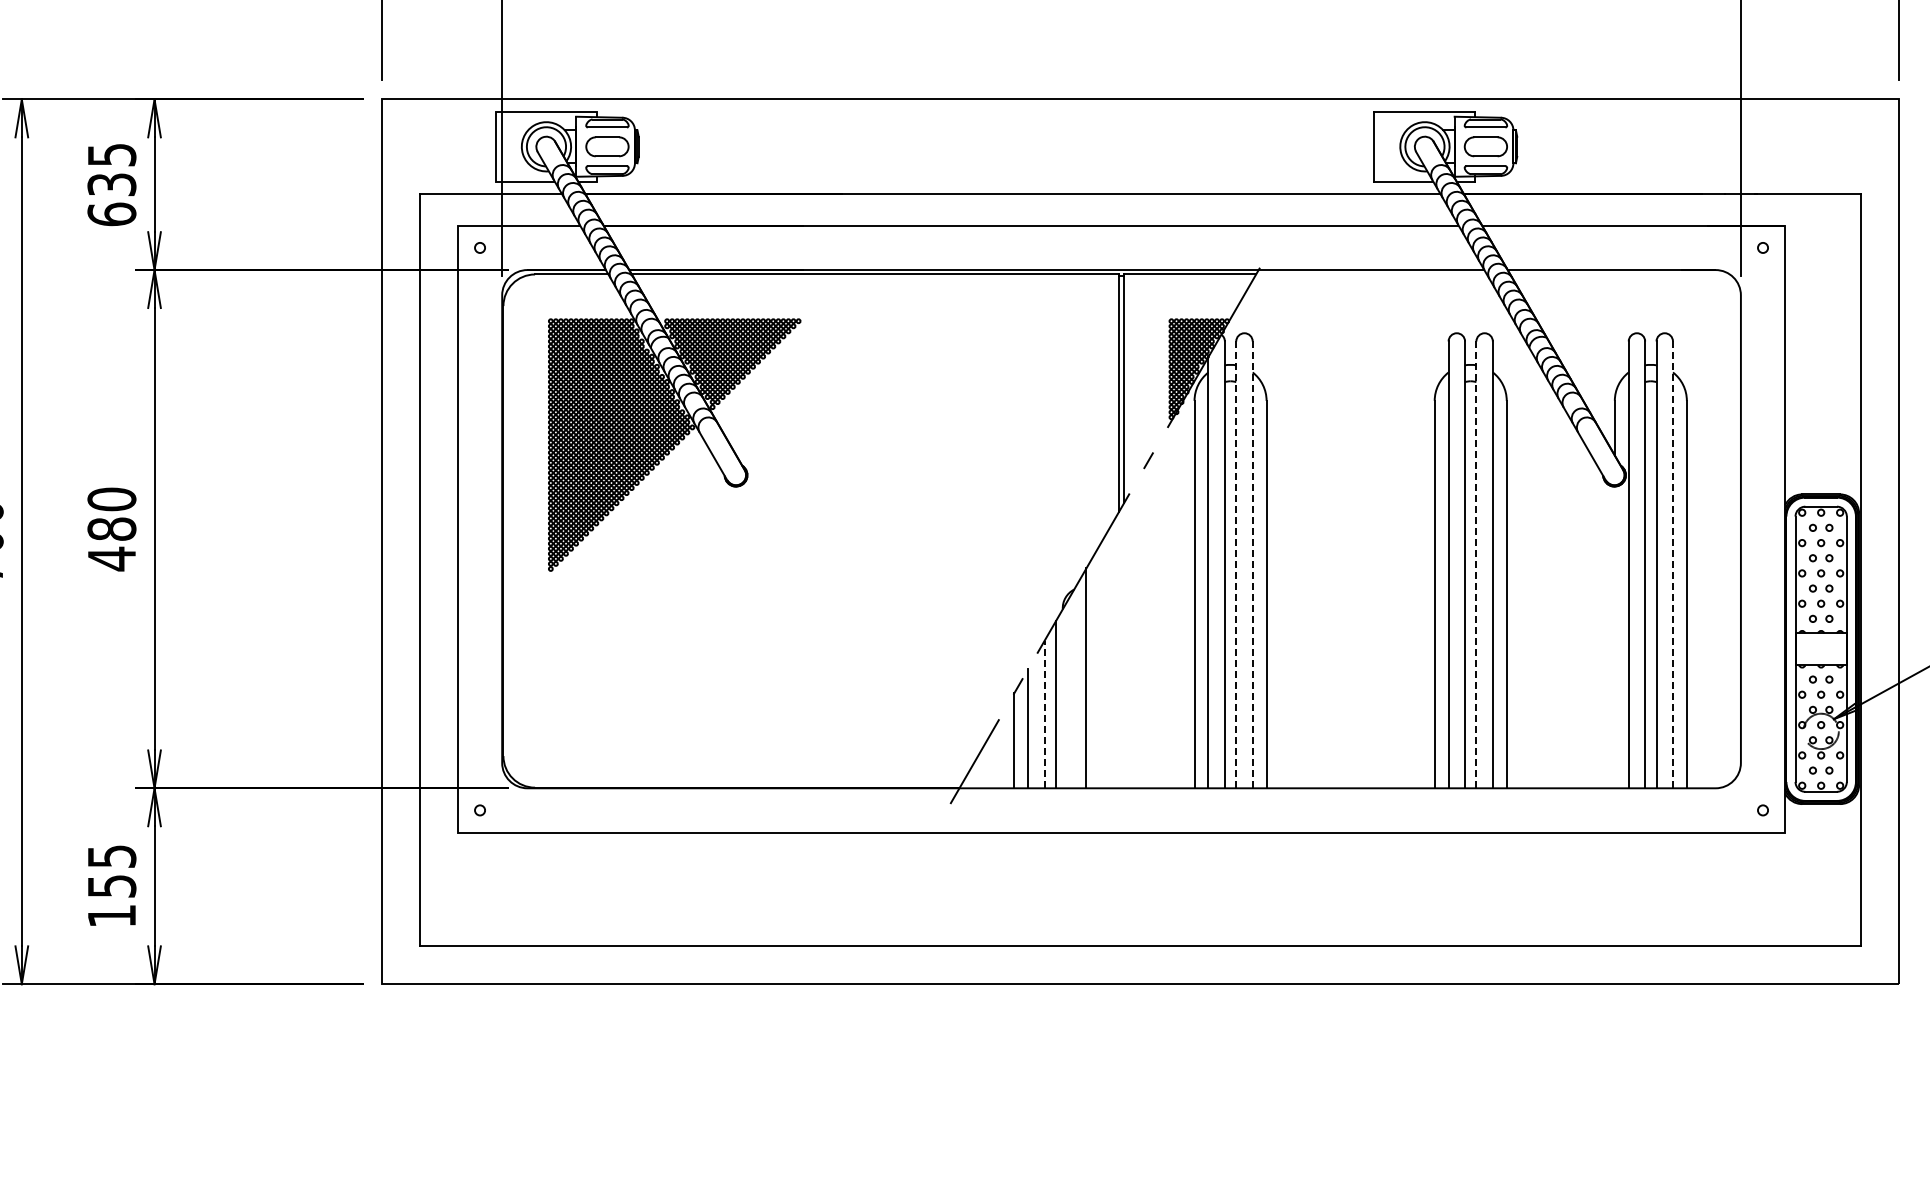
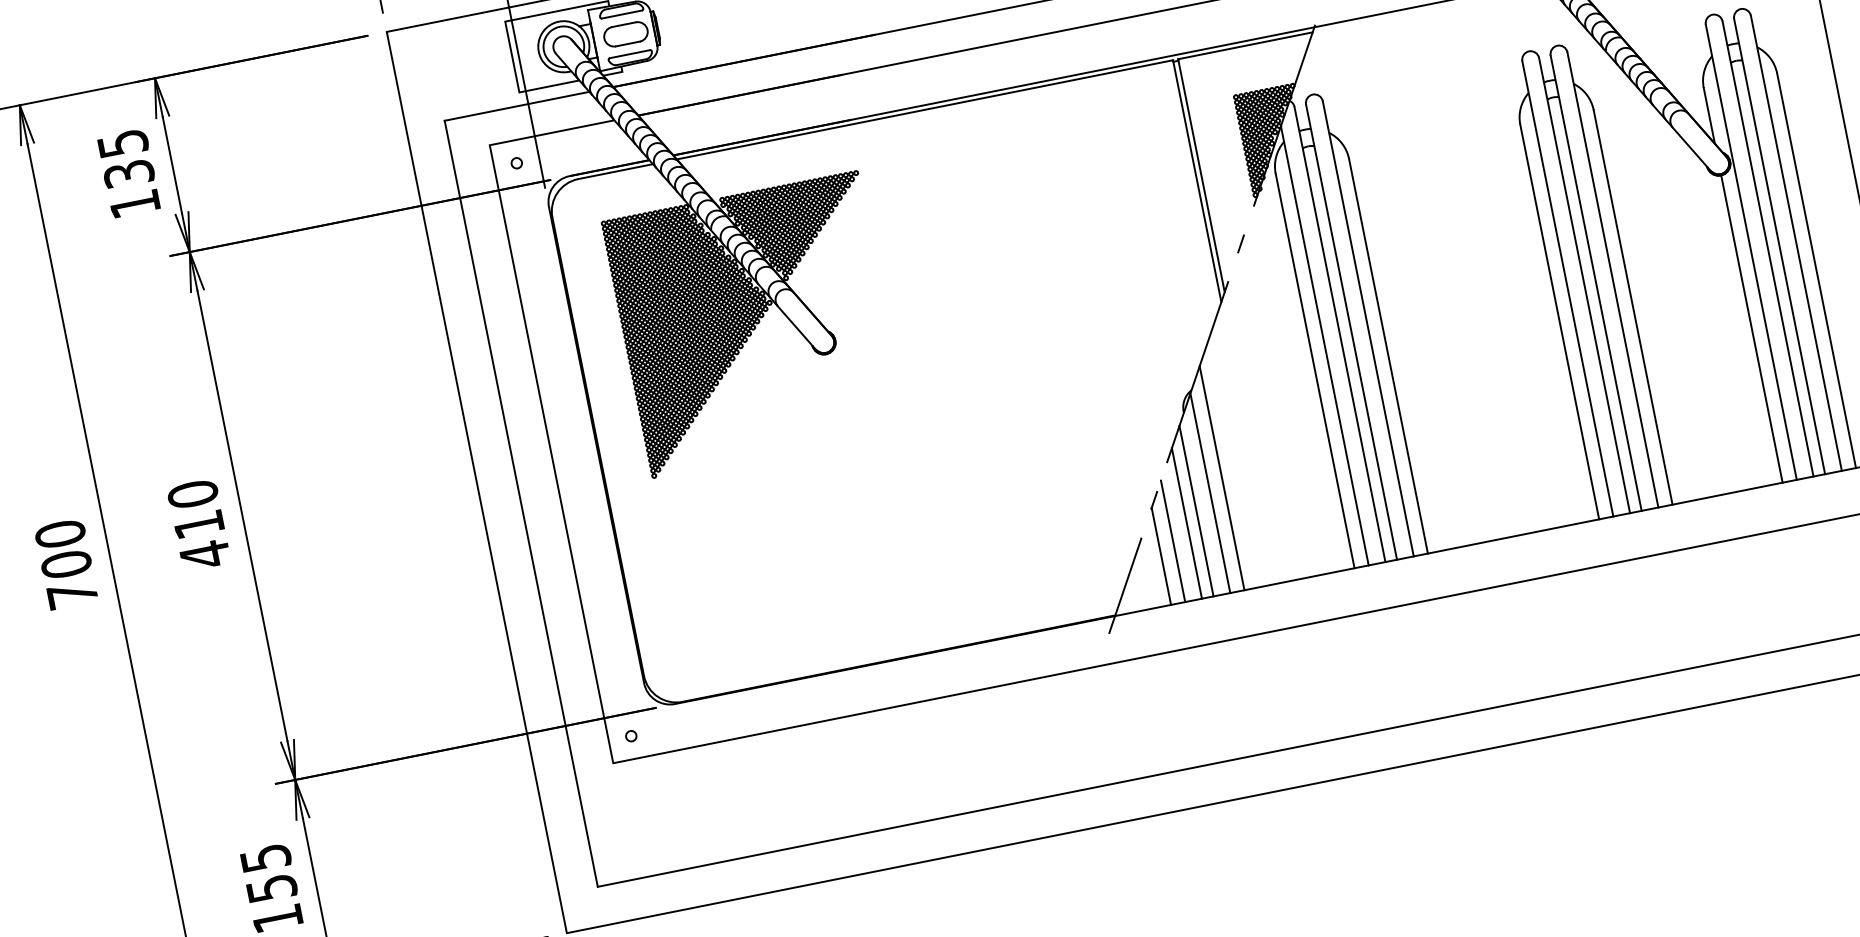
text: (111, 214) -> (134, 204), 635 -> 135
text: (111, 528) -> (198, 524), 480 -> 410
line: (1236, 565) -> (1351, 332), dashed -> solid
line: (1252, 565) -> (1368, 329), dashed -> solid
line: (1476, 565) -> (1596, 283), dashed -> solid
line: (1672, 565) -> (1796, 244), dashed -> solid
line: (1614, 637) -> (1751, 329), added
line: (1072, 690) -> (1210, 493), added
line: (1044, 714) -> (1186, 523), dashed -> solid

